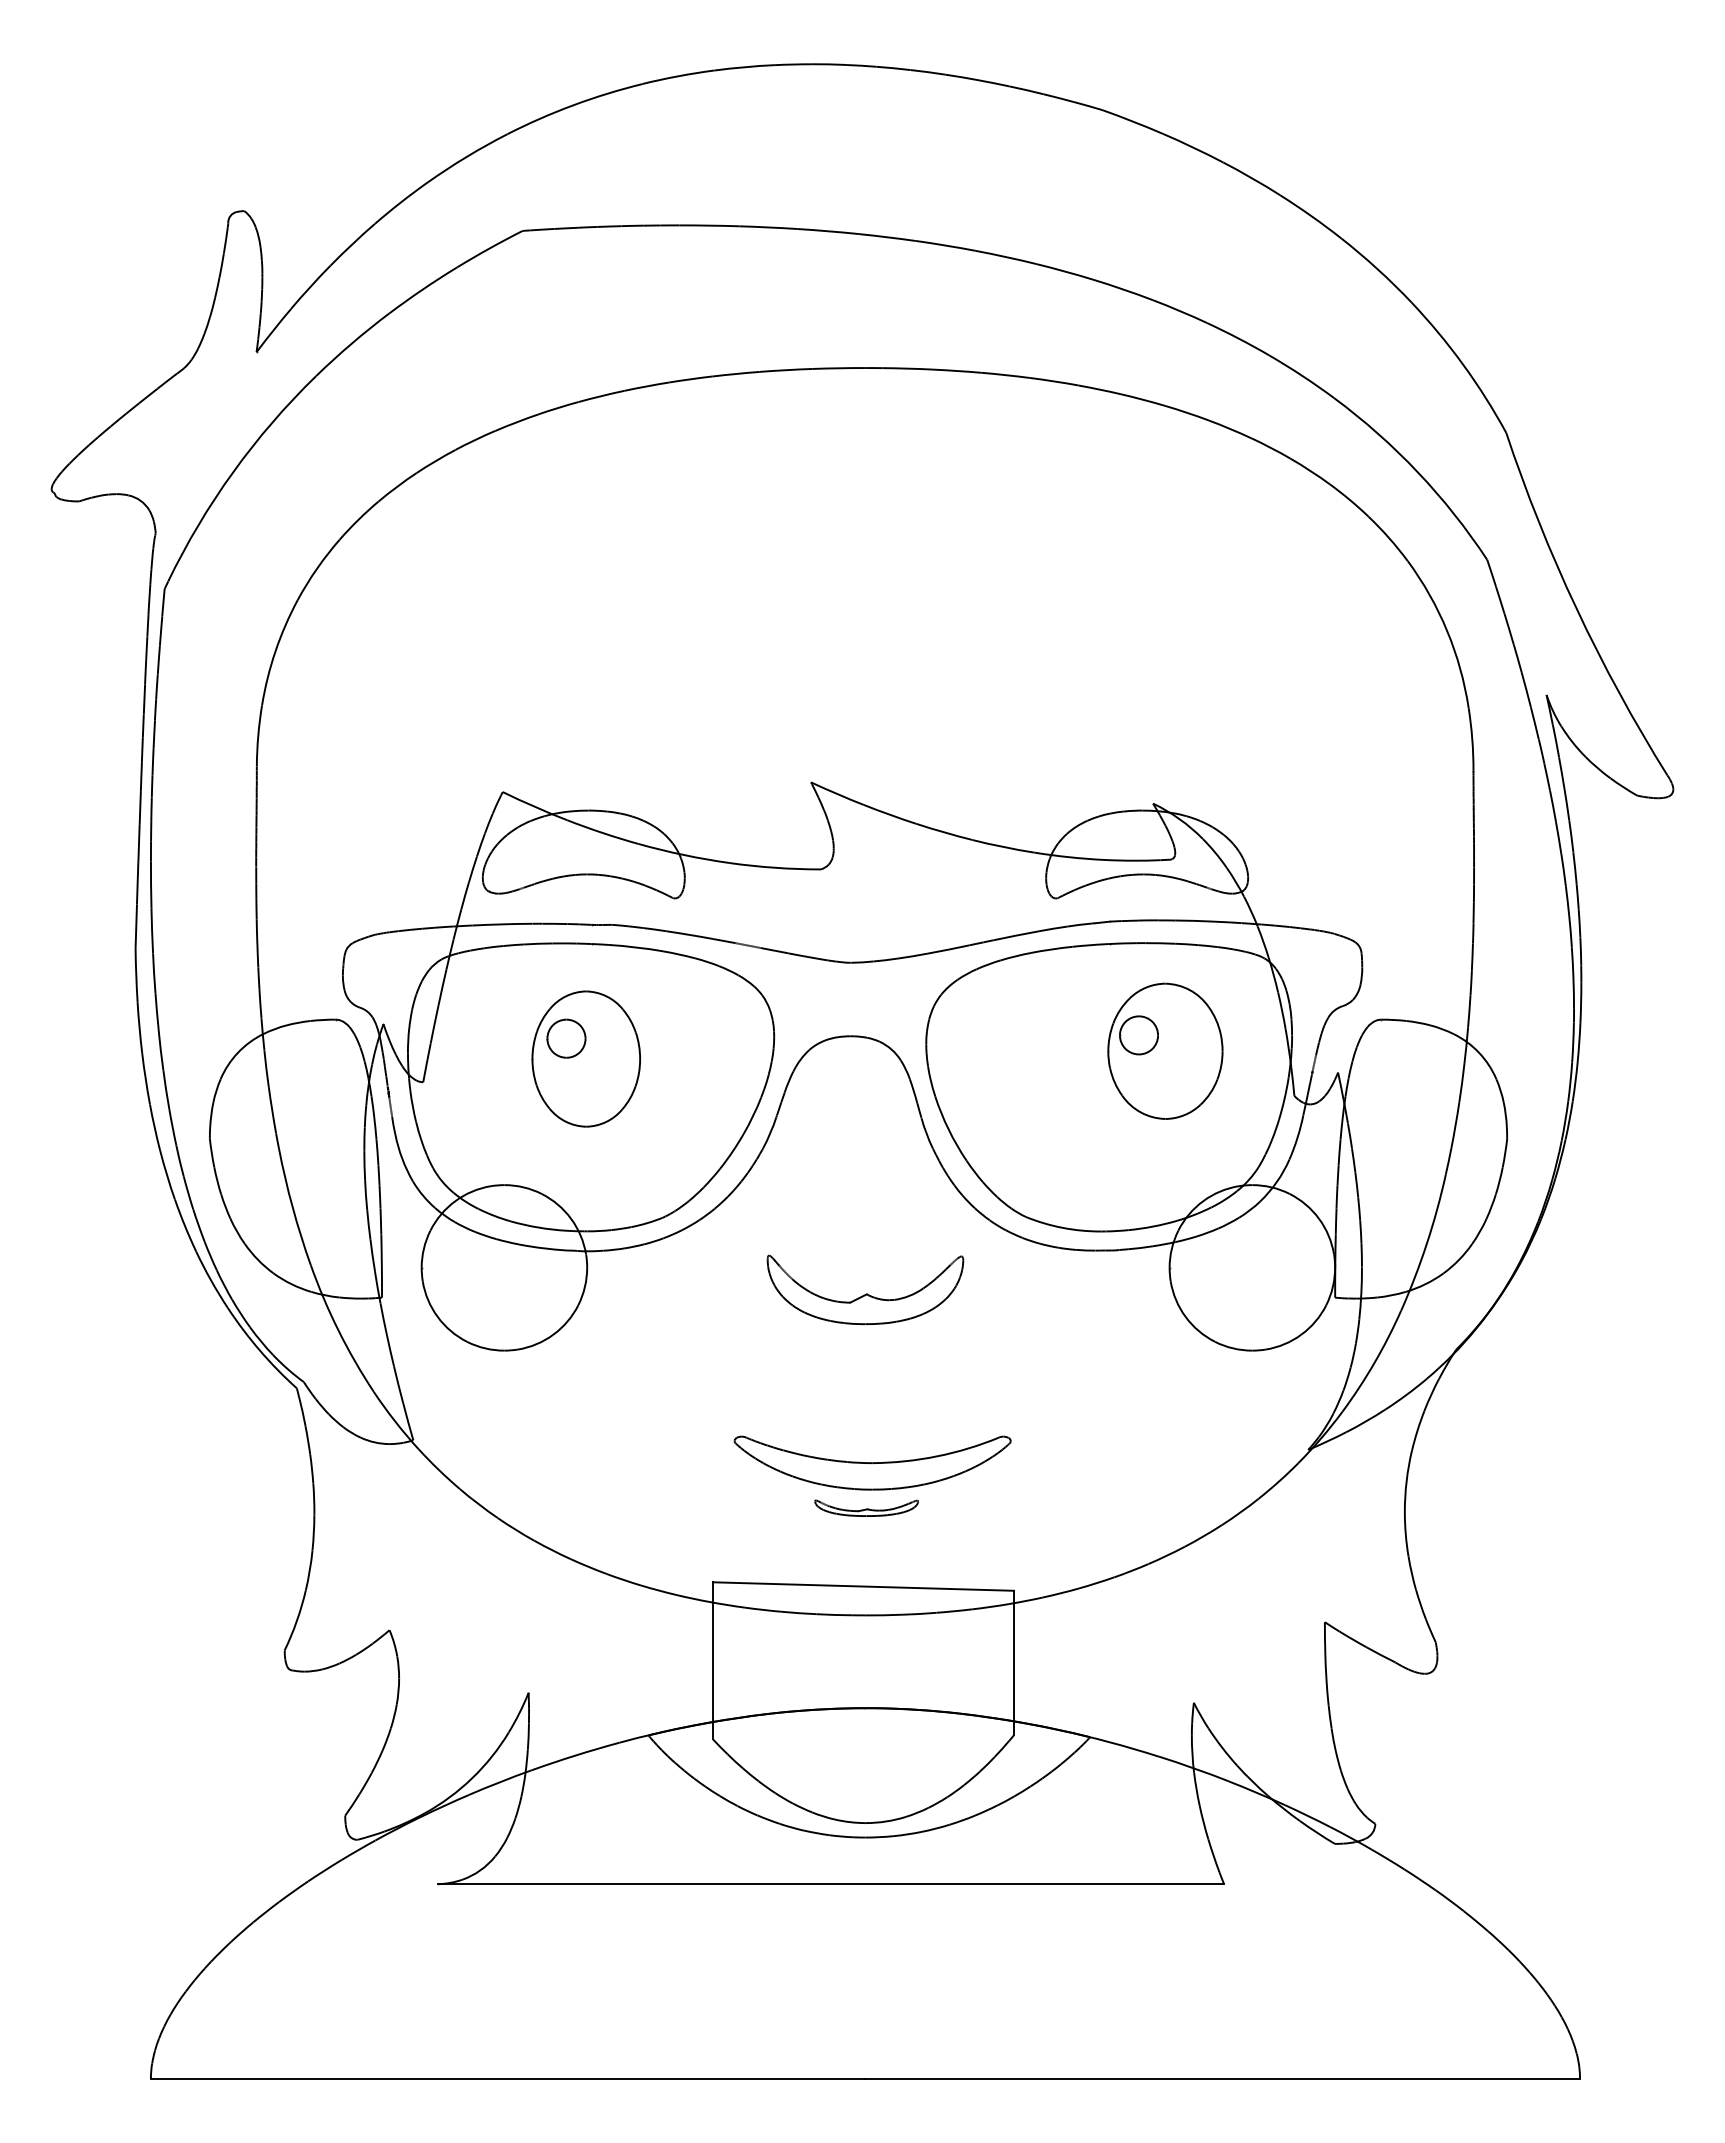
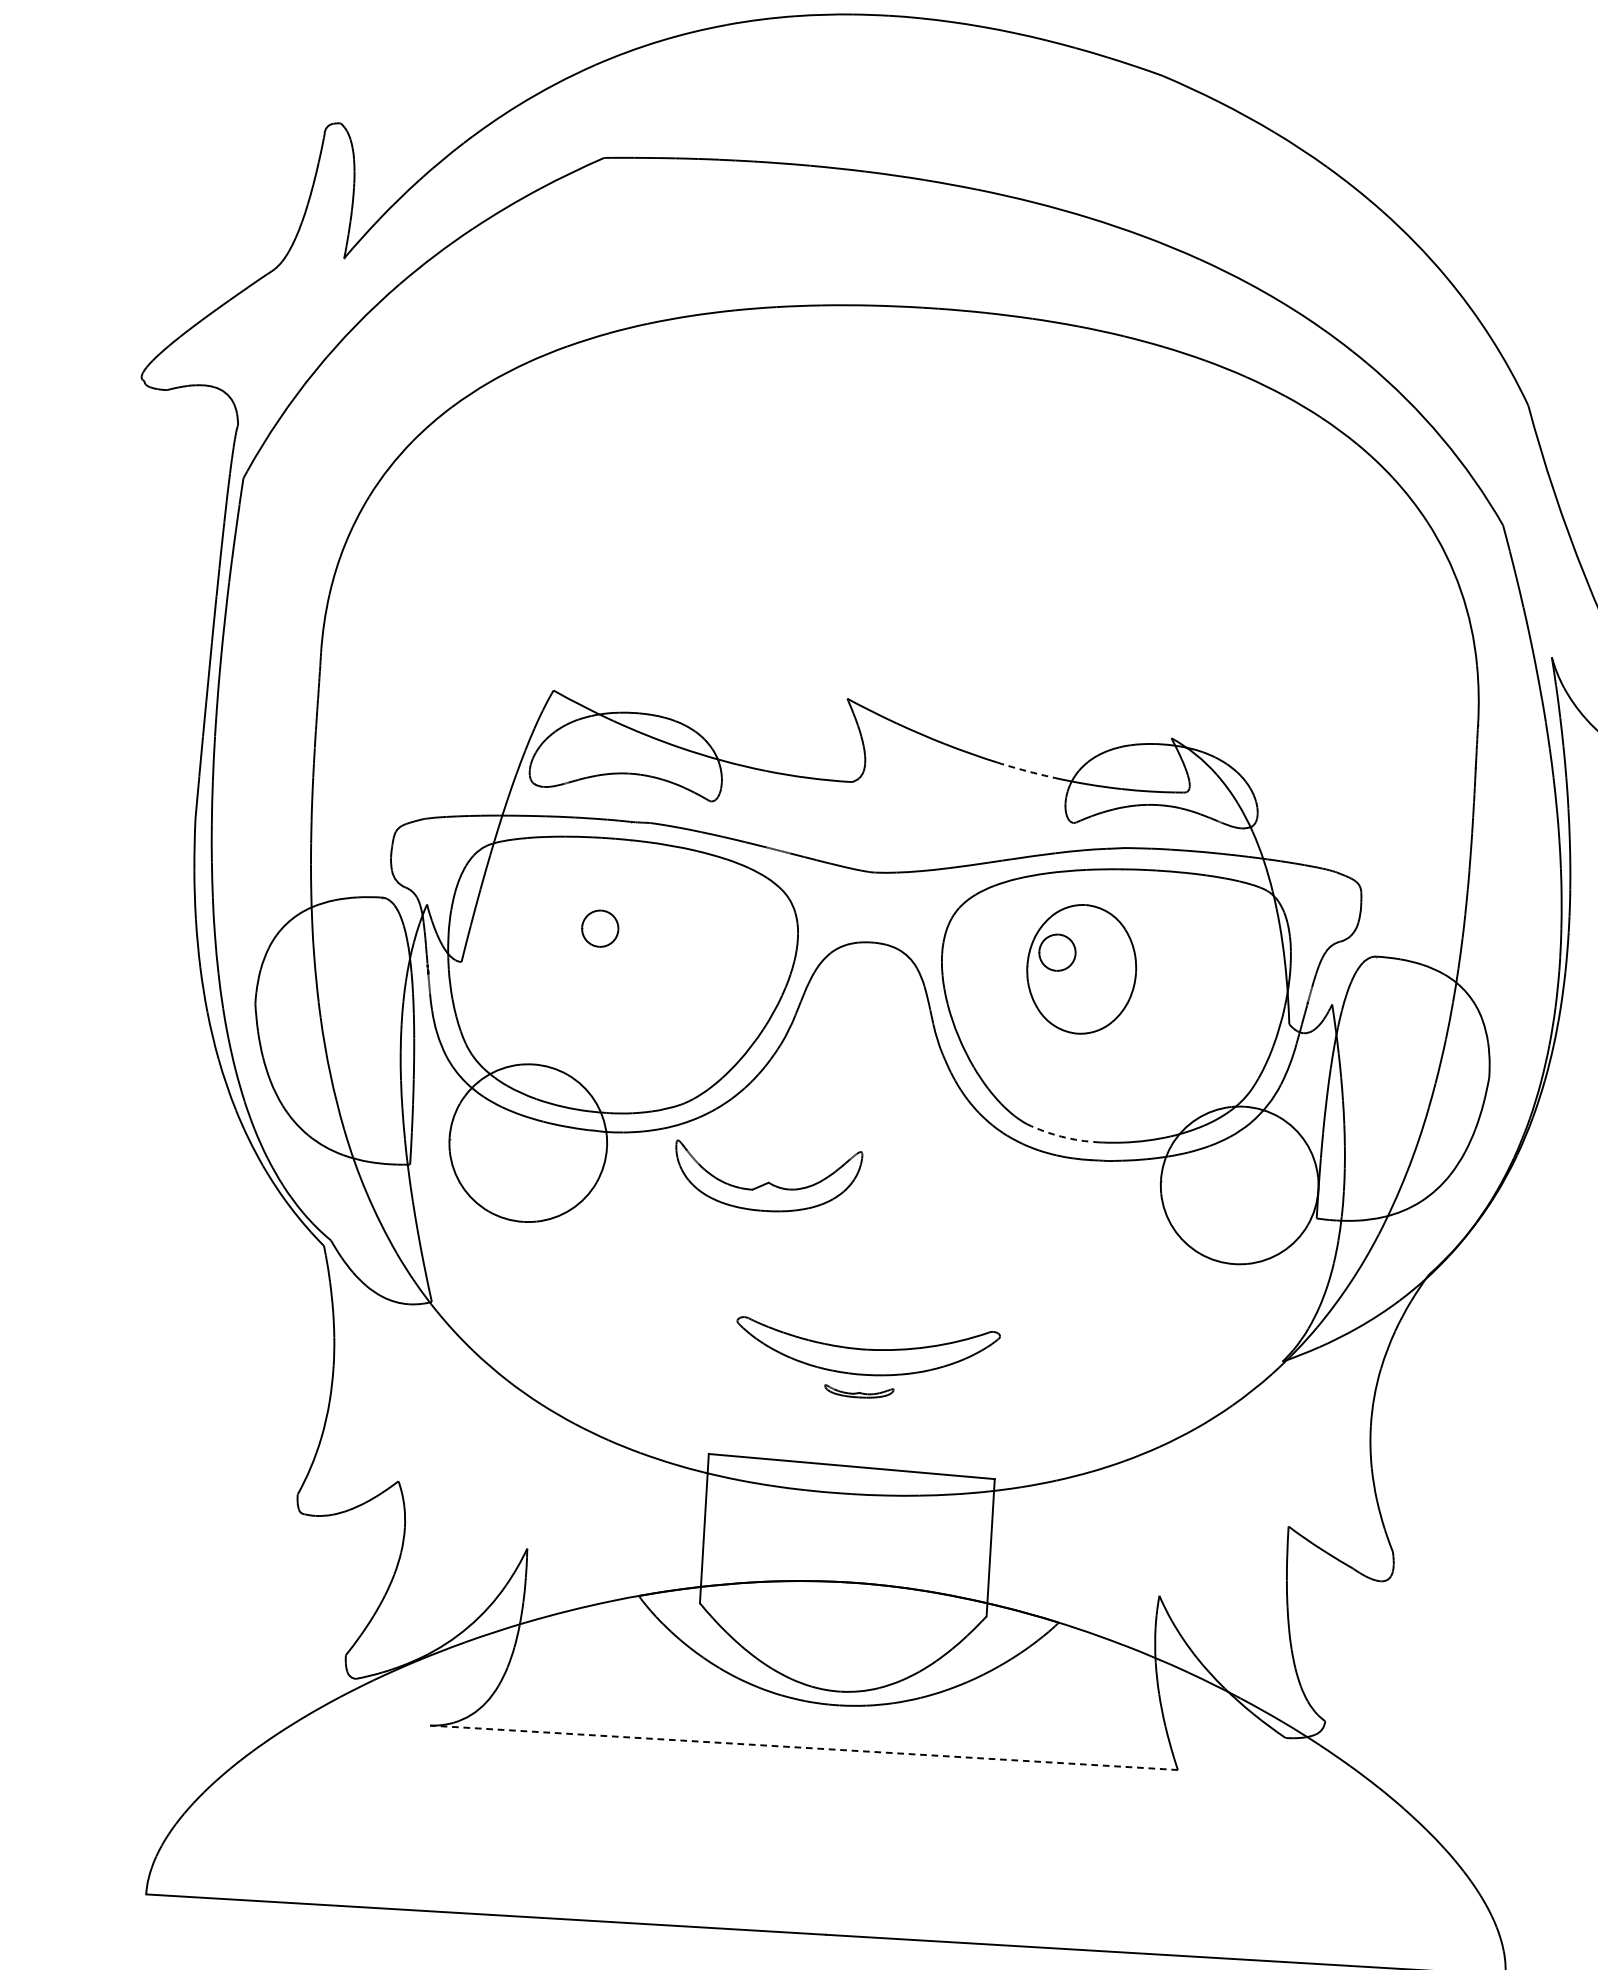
arc: (1003, 847) -> (1026, 771), solid -> dashed
part: (1165, 1050) -> (1081, 968), moved
part: (585, 1058) -> (617, 948), removed
arc: (1062, 1227) -> (1061, 1136), solid -> dashed
part: (865, 1289) -> (767, 1178), moved
part: (866, 1507) -> (859, 1391), size x0.7
line: (830, 1884) -> (803, 1748), solid -> dashed

